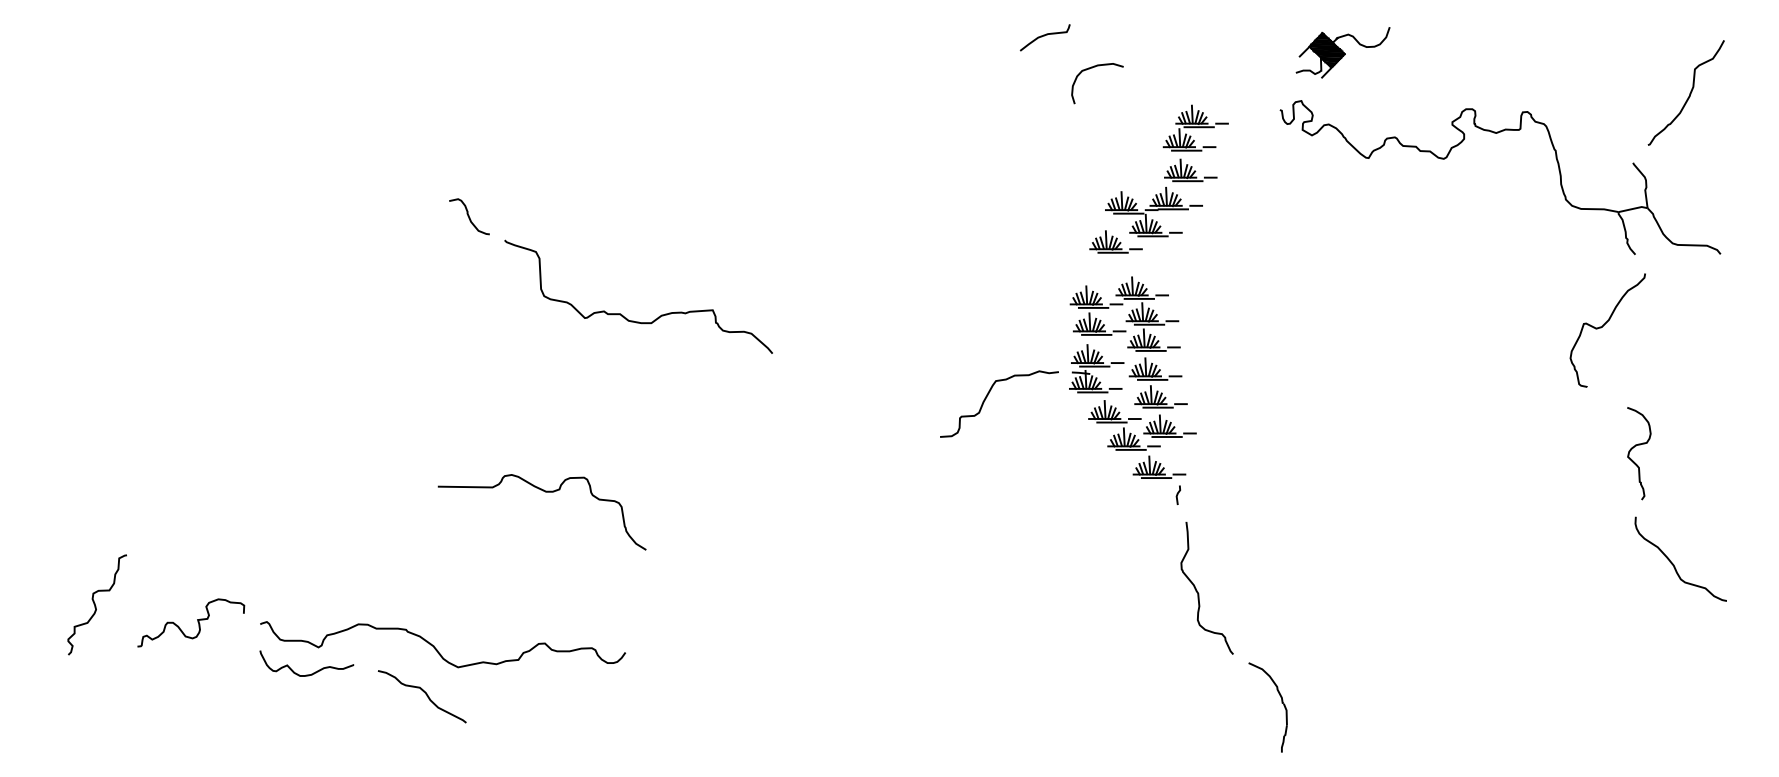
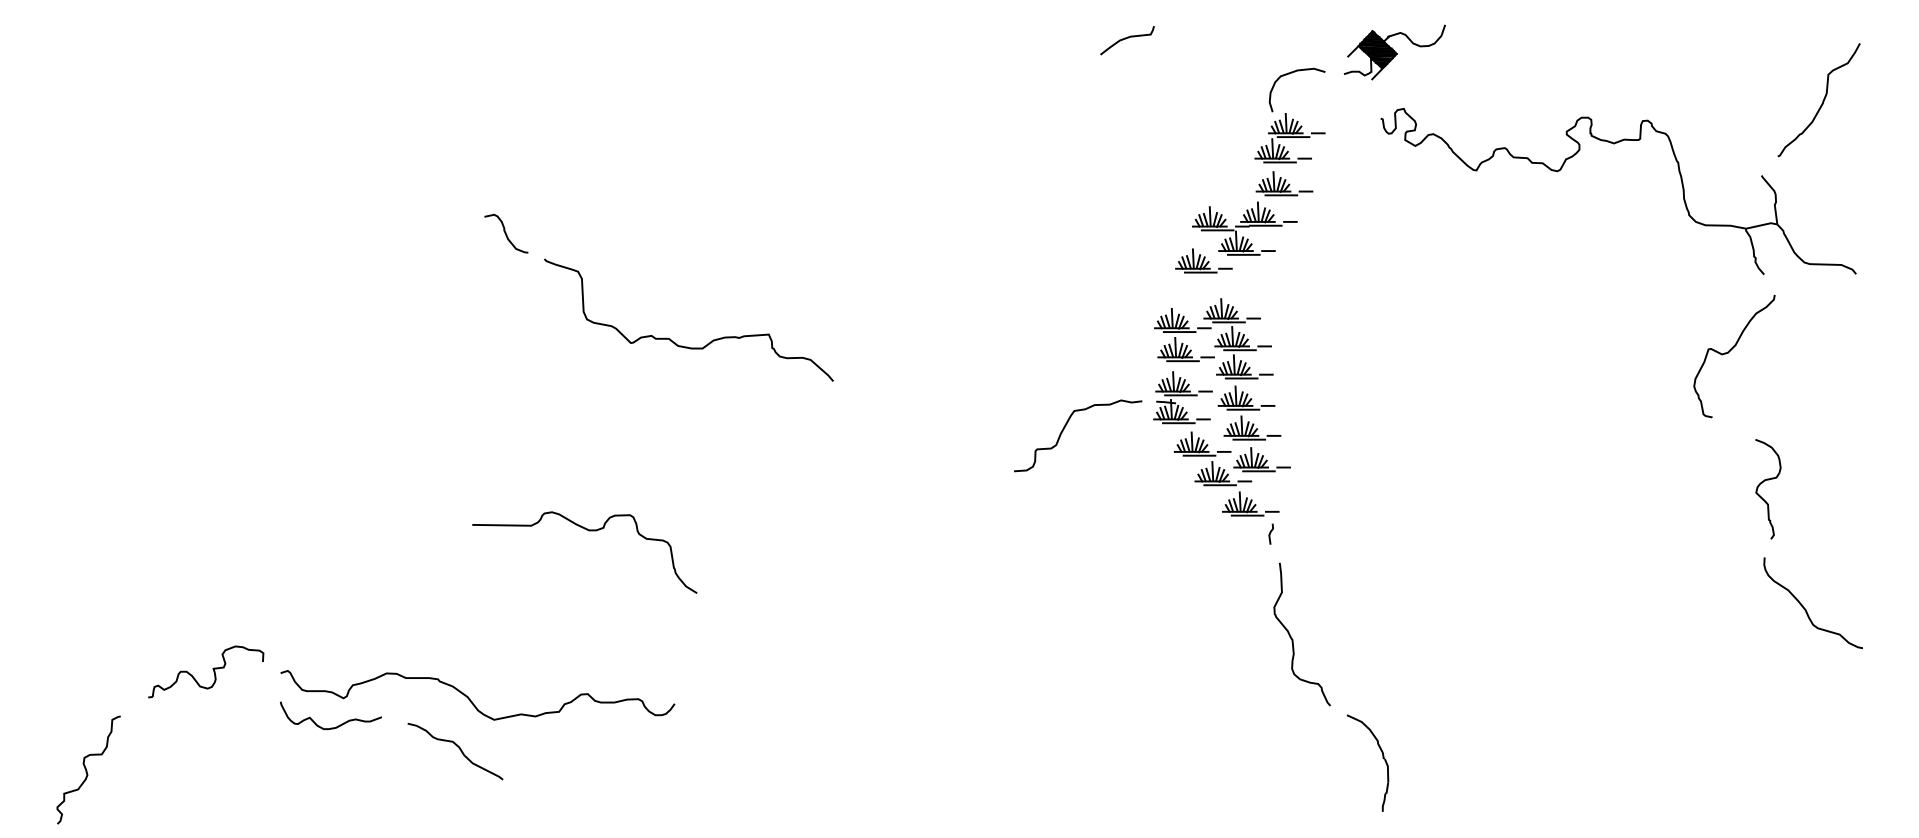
part: (1342, 52) -> (1394, 52), moved
curve: (1092, 68) -> (1291, 73), moved
curve: (95, 604) -> (86, 769), moved

